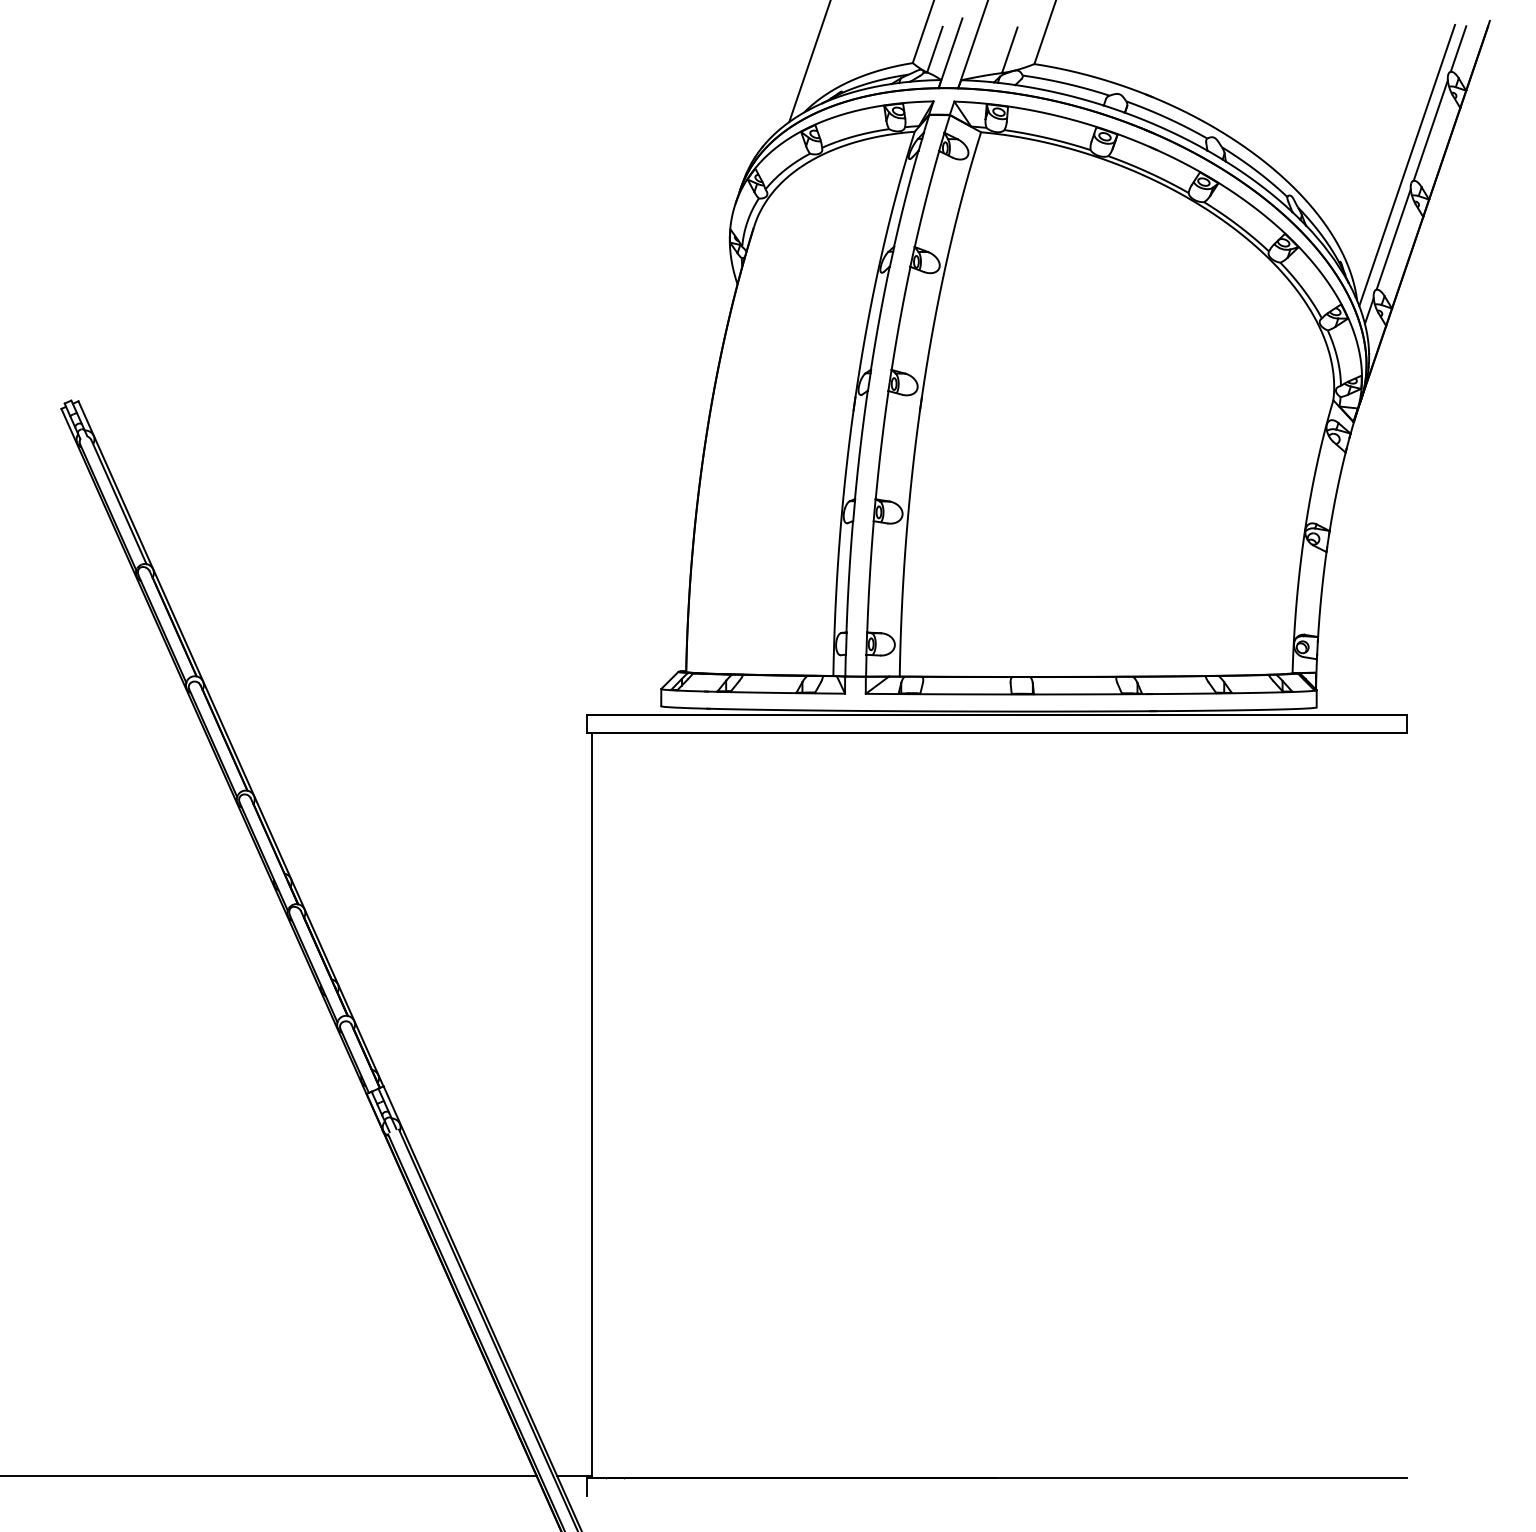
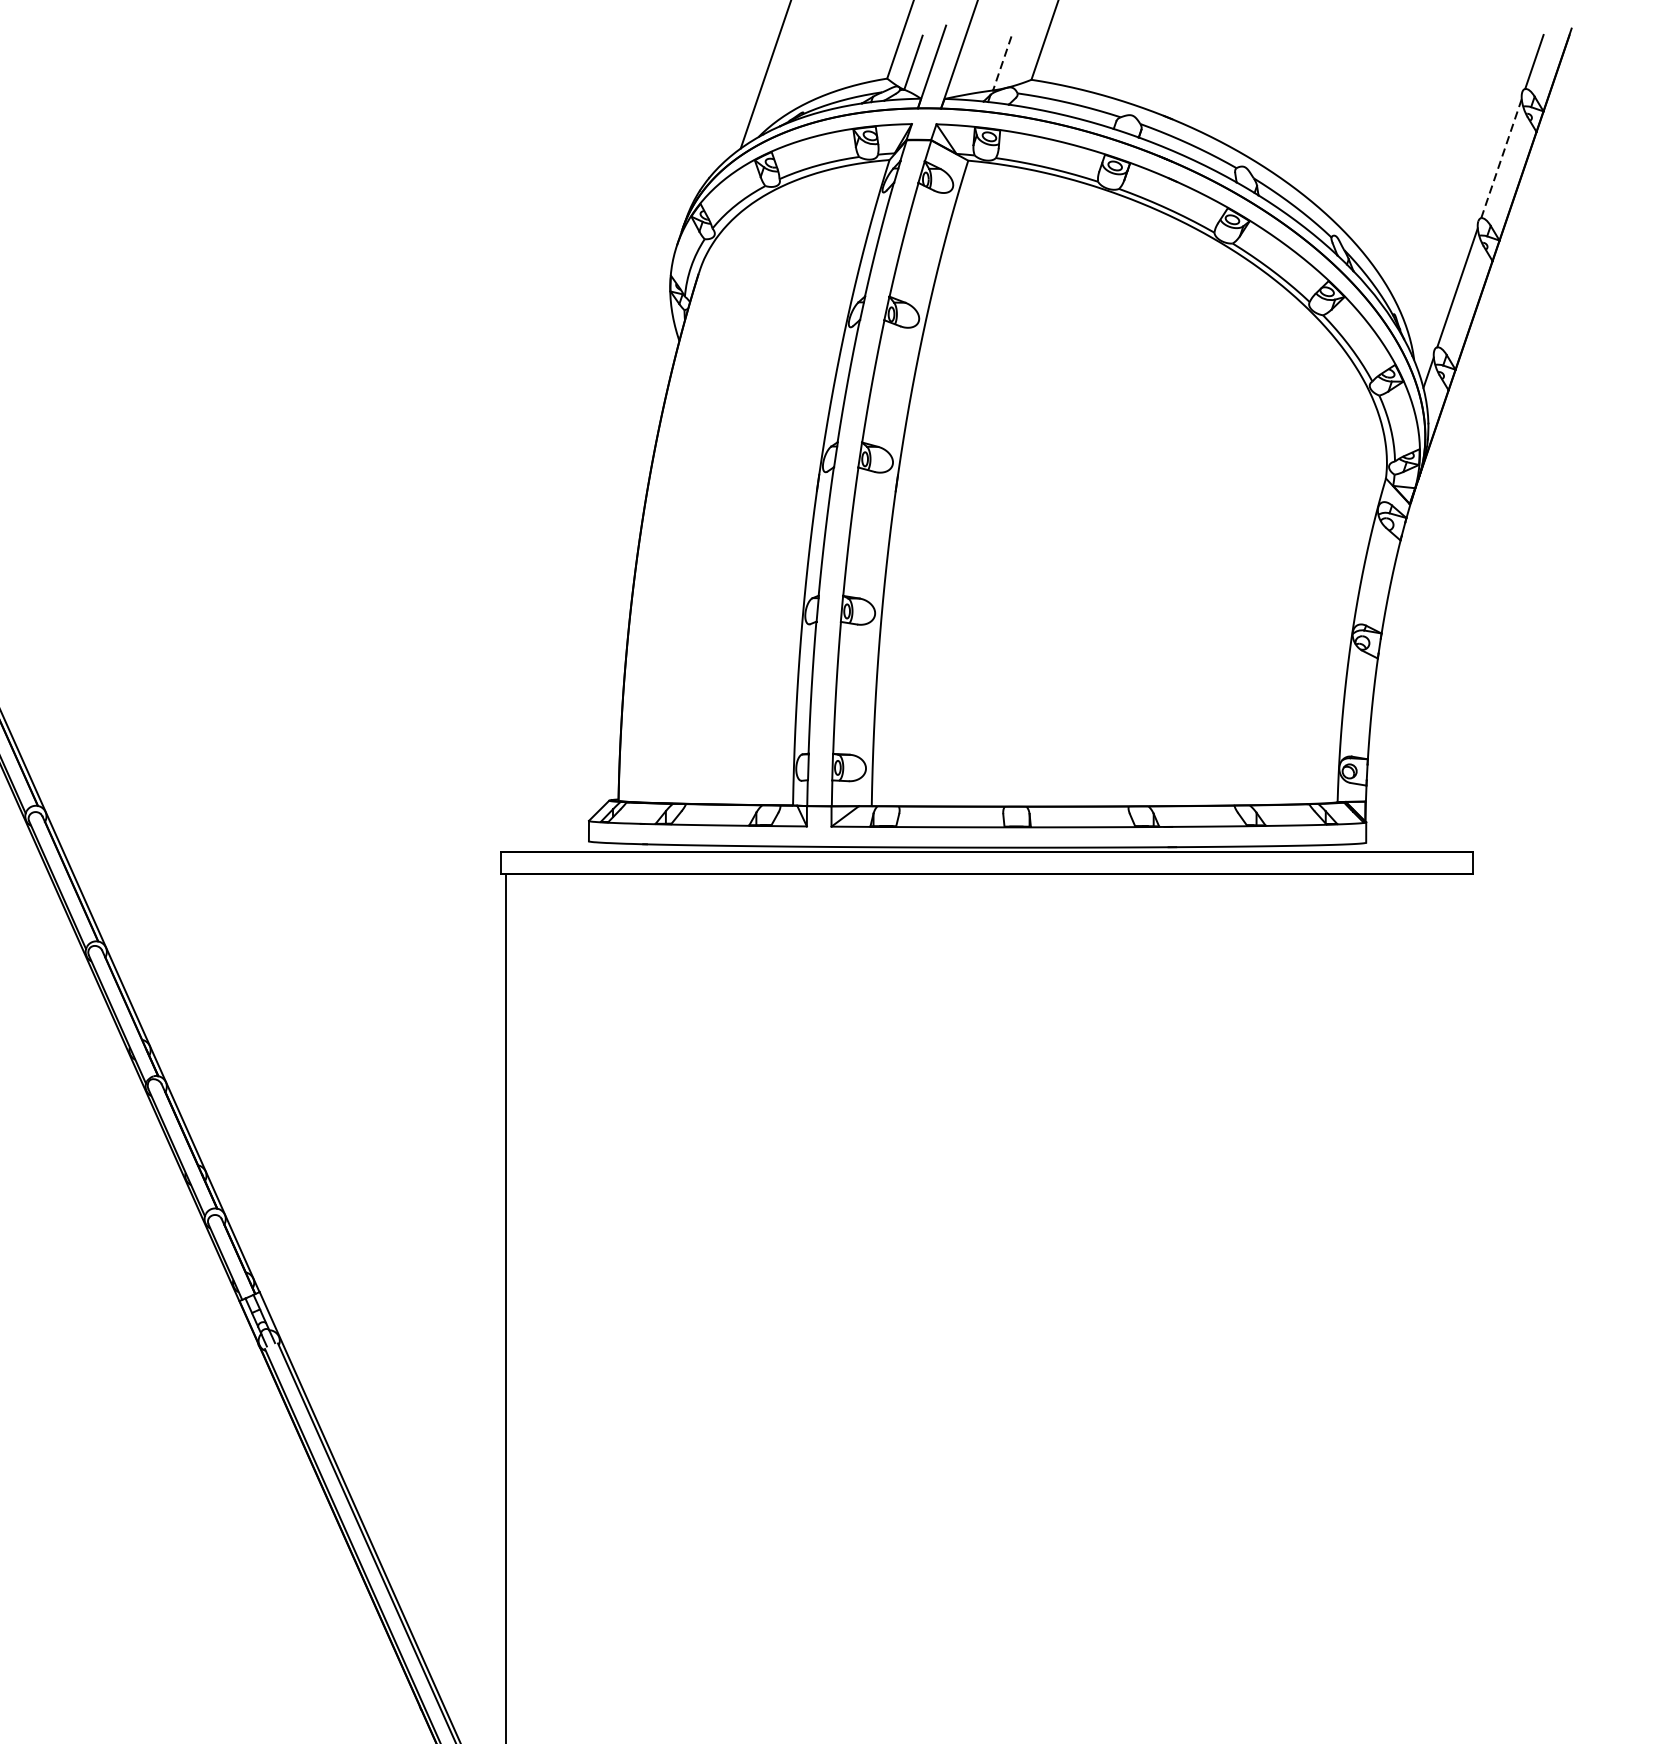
line: (1009, 50) -> (1001, 63), solid -> dashed
line: (1430, 130) -> (1501, 158), solid -> dashed
line: (1407, 165) -> (1473, 200), removed

